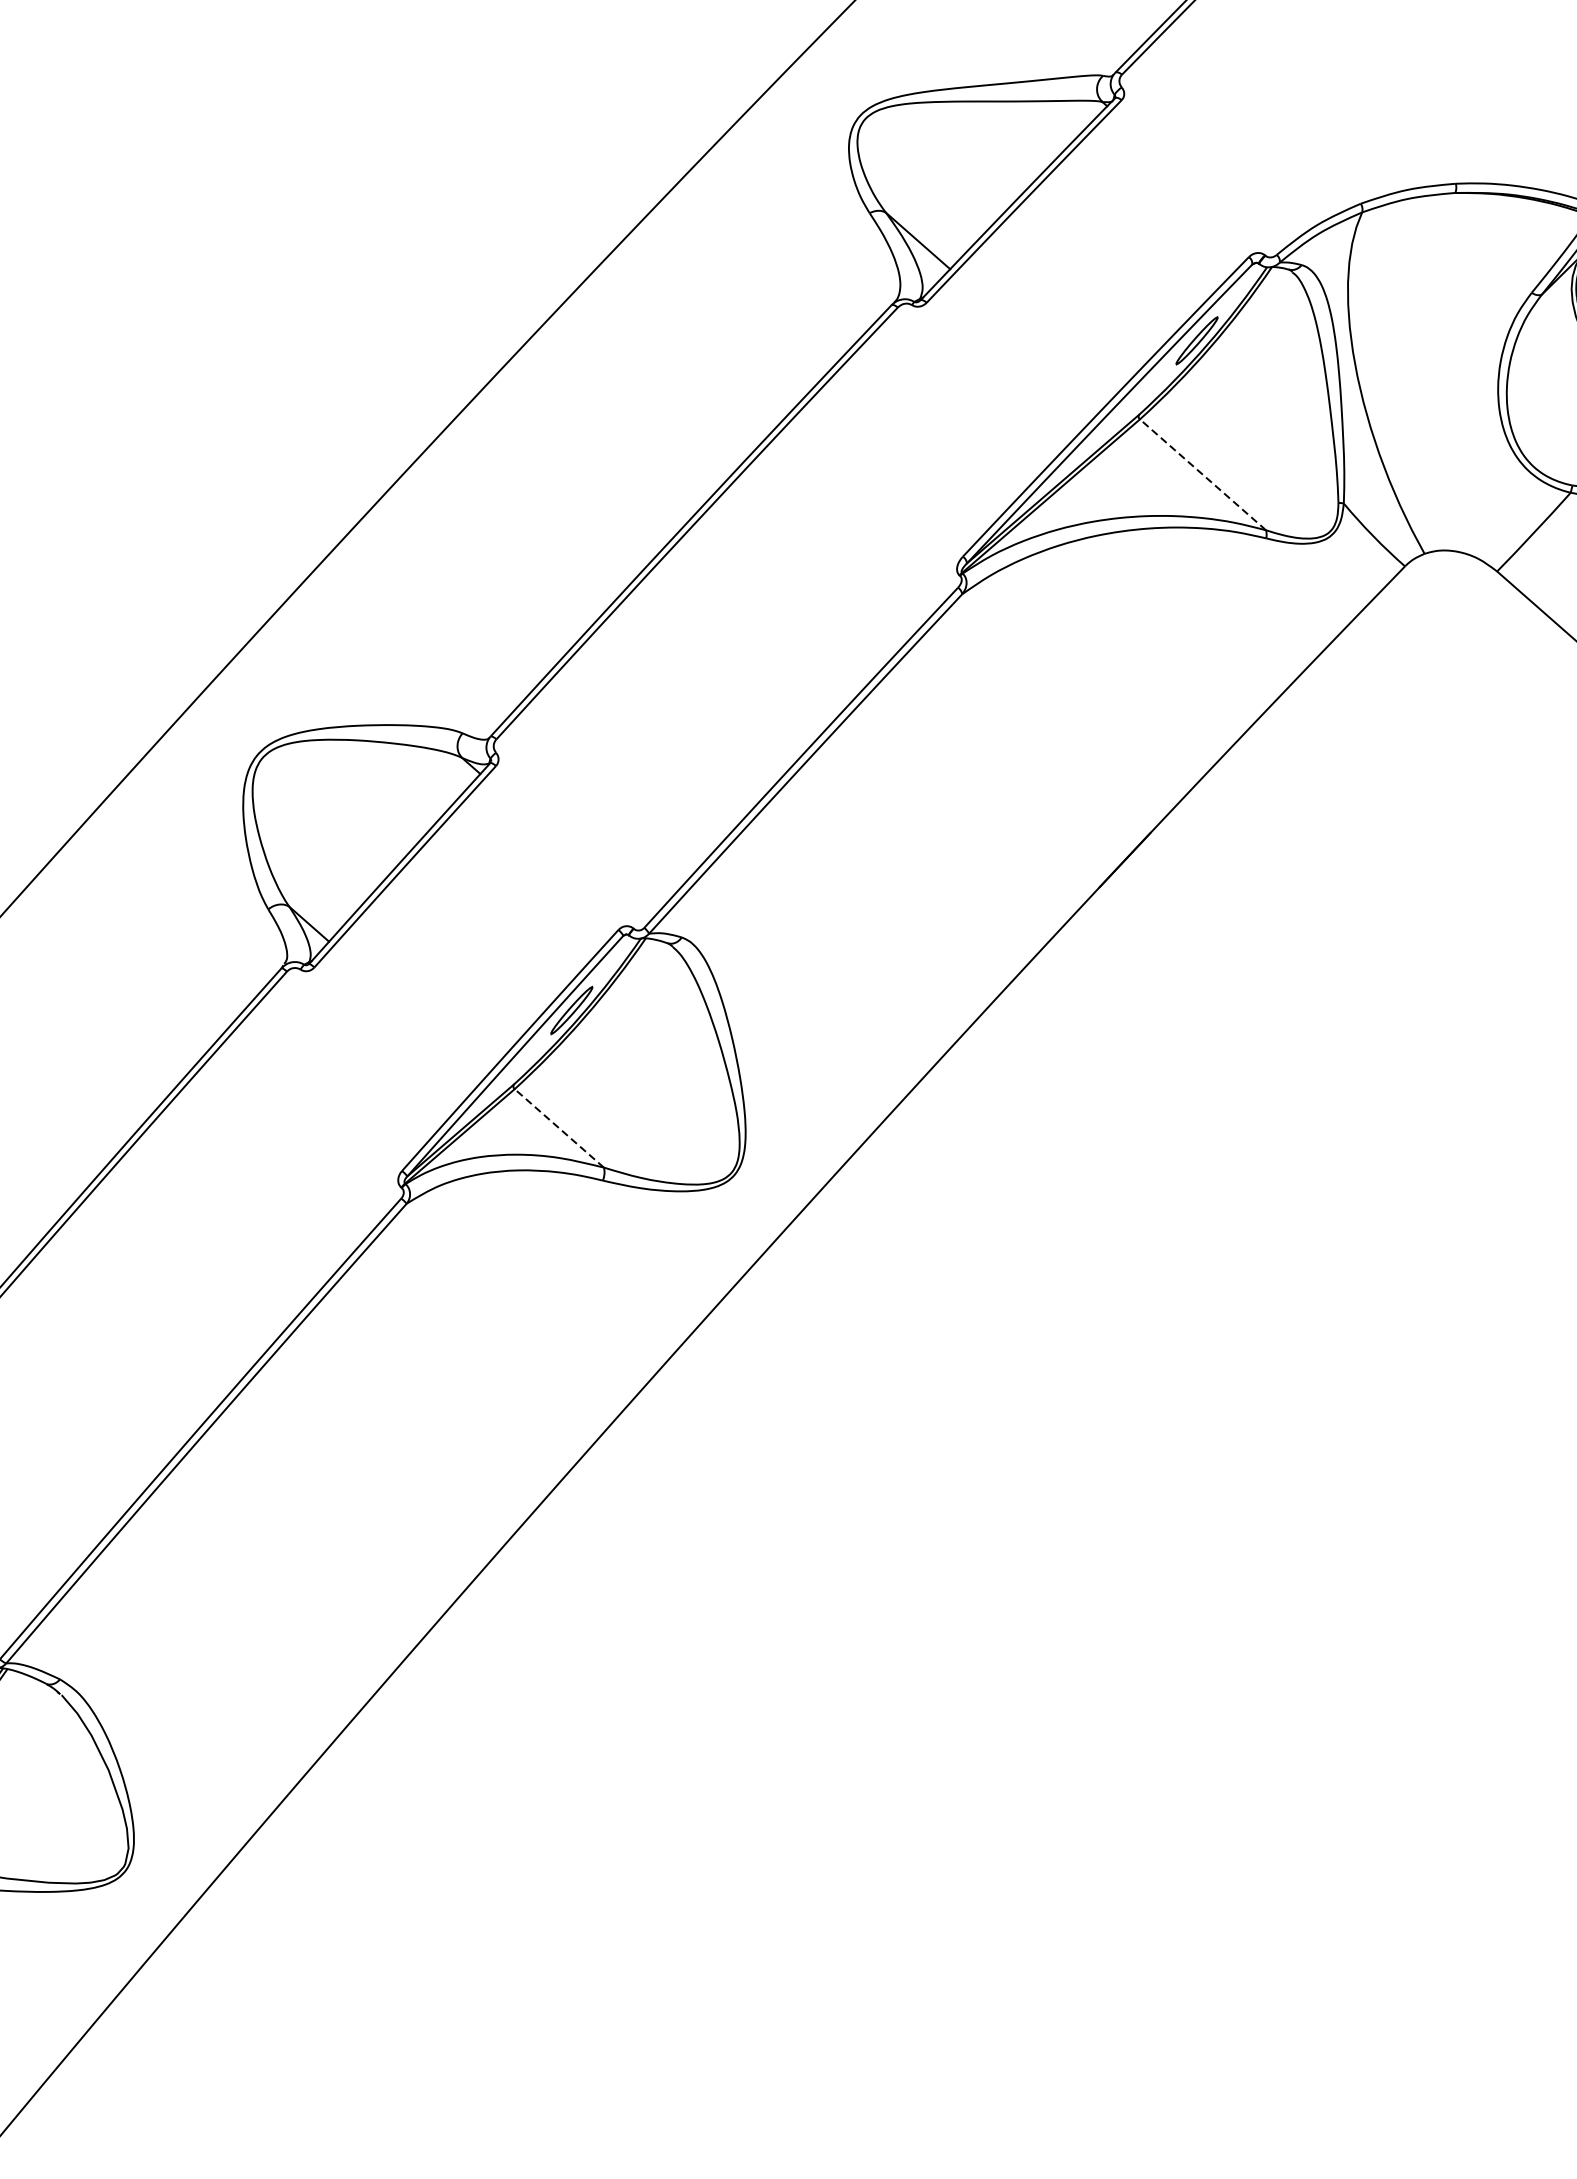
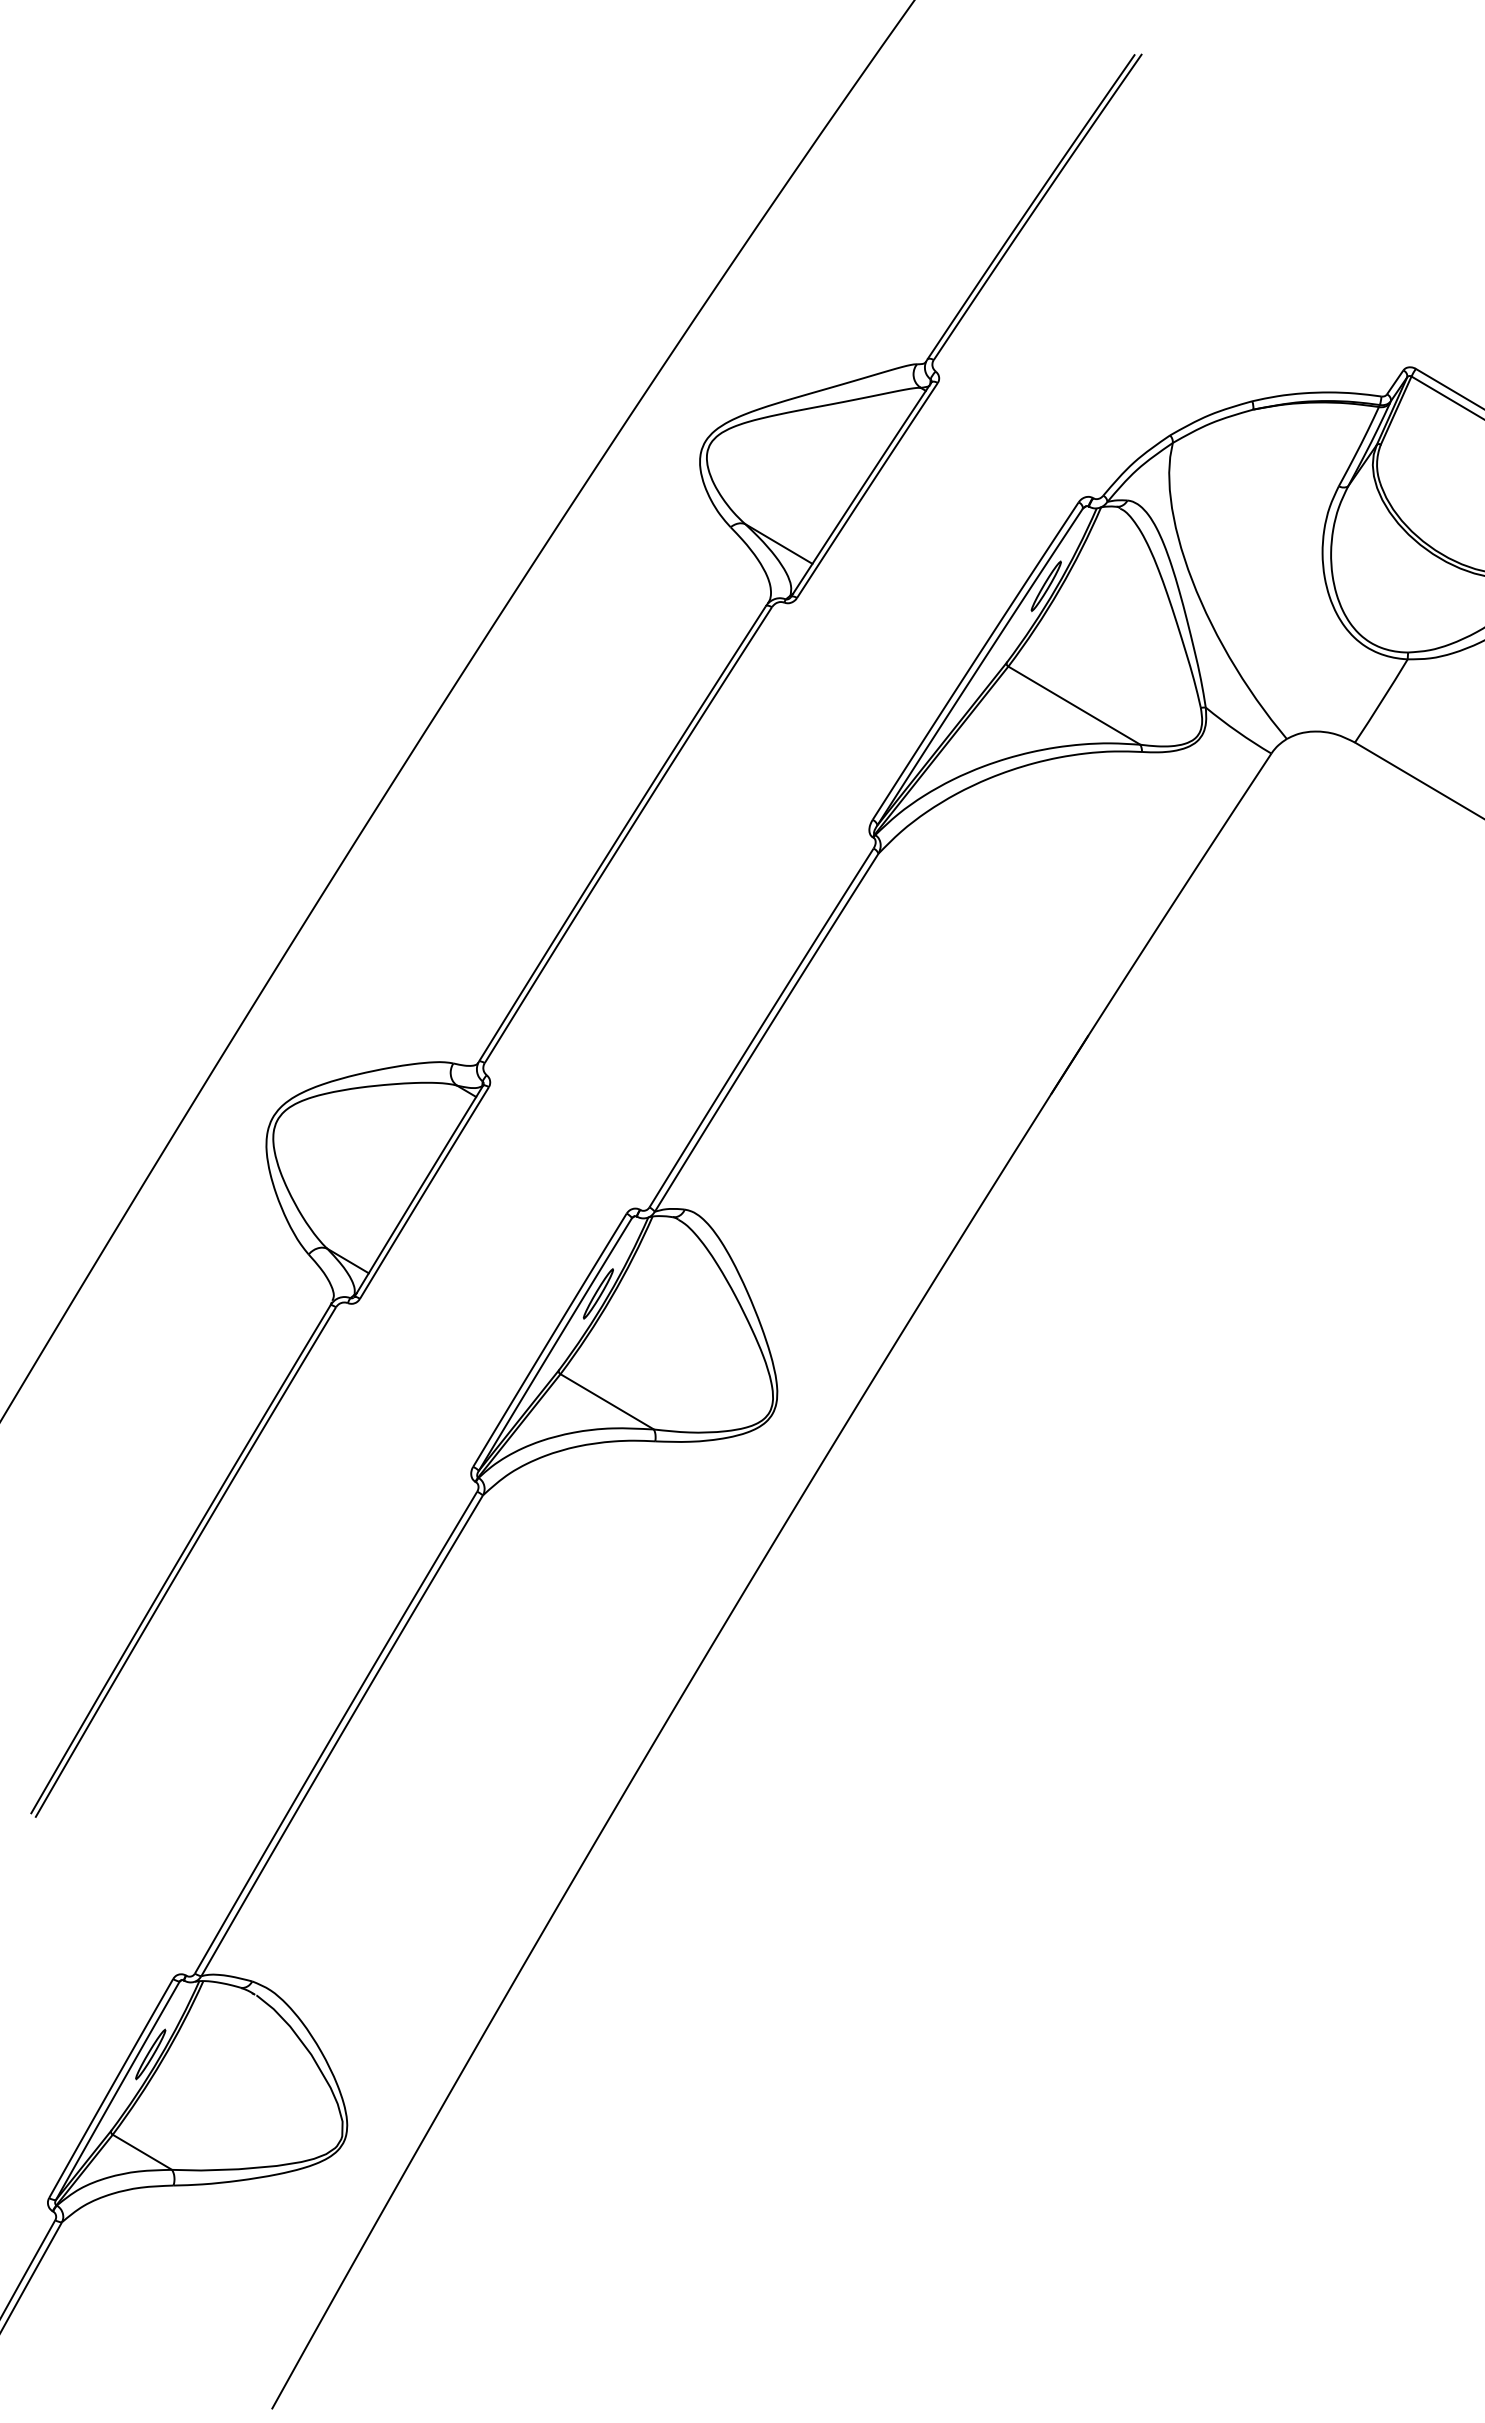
line: (1203, 474) -> (1074, 705), dashed -> solid
line: (558, 1127) -> (606, 1401), dashed -> solid

